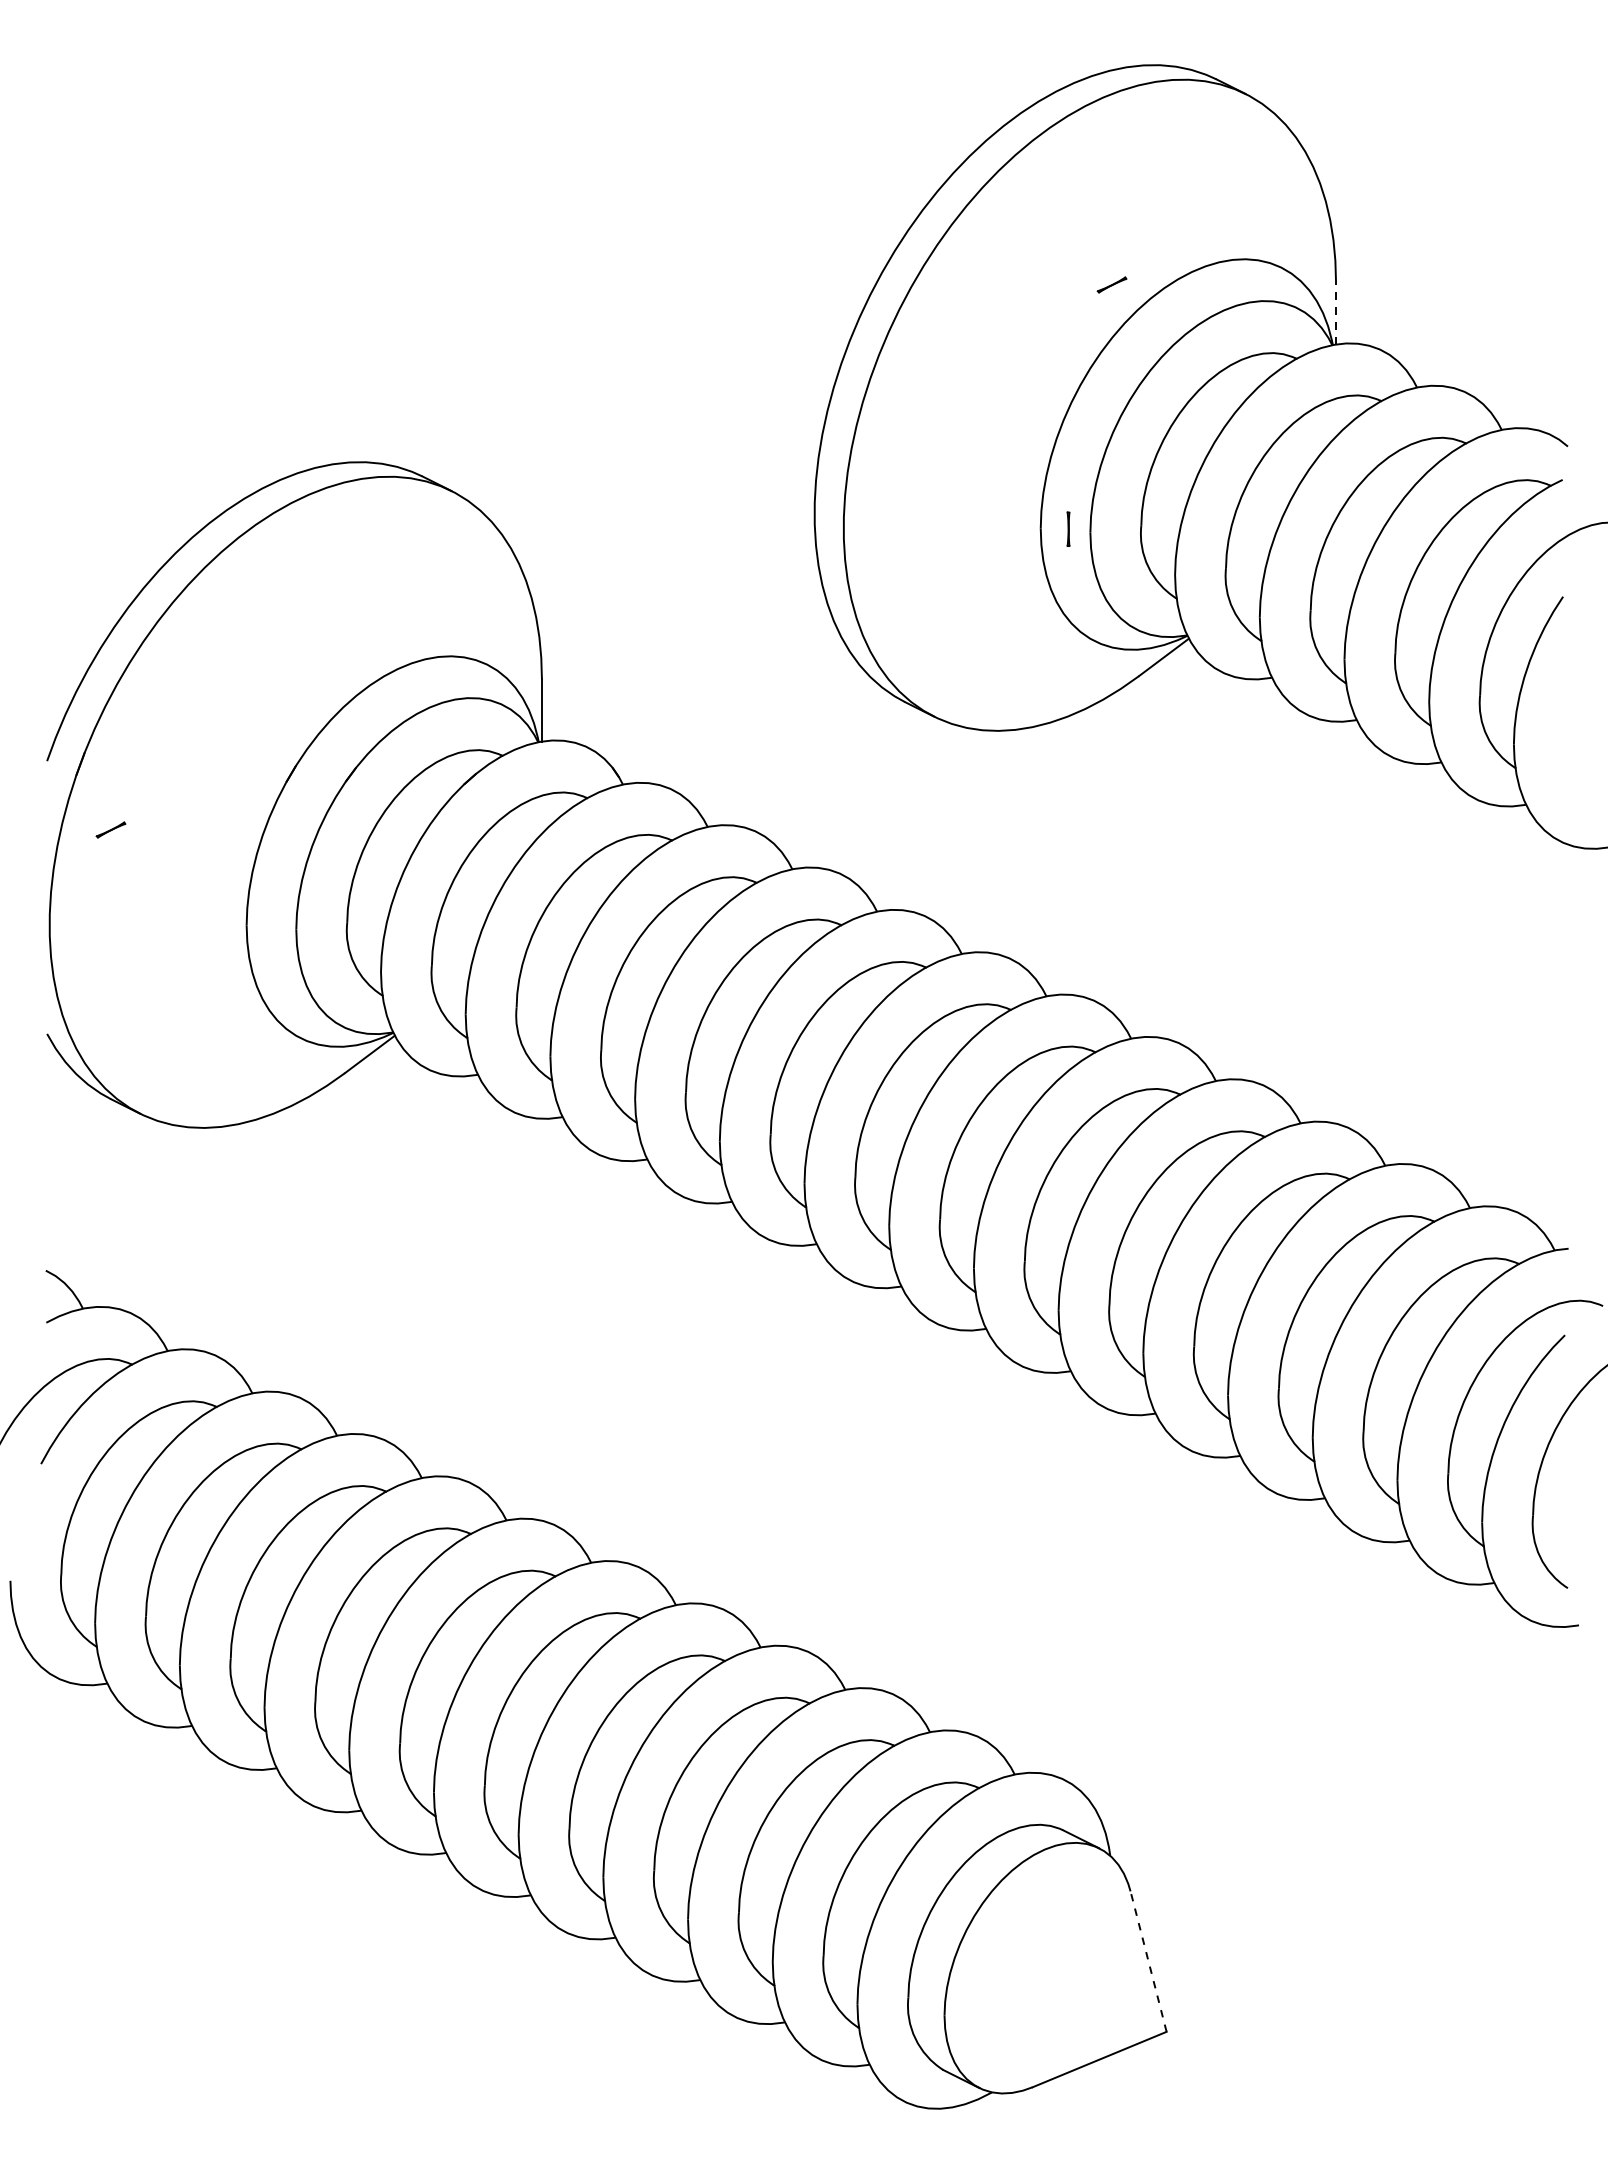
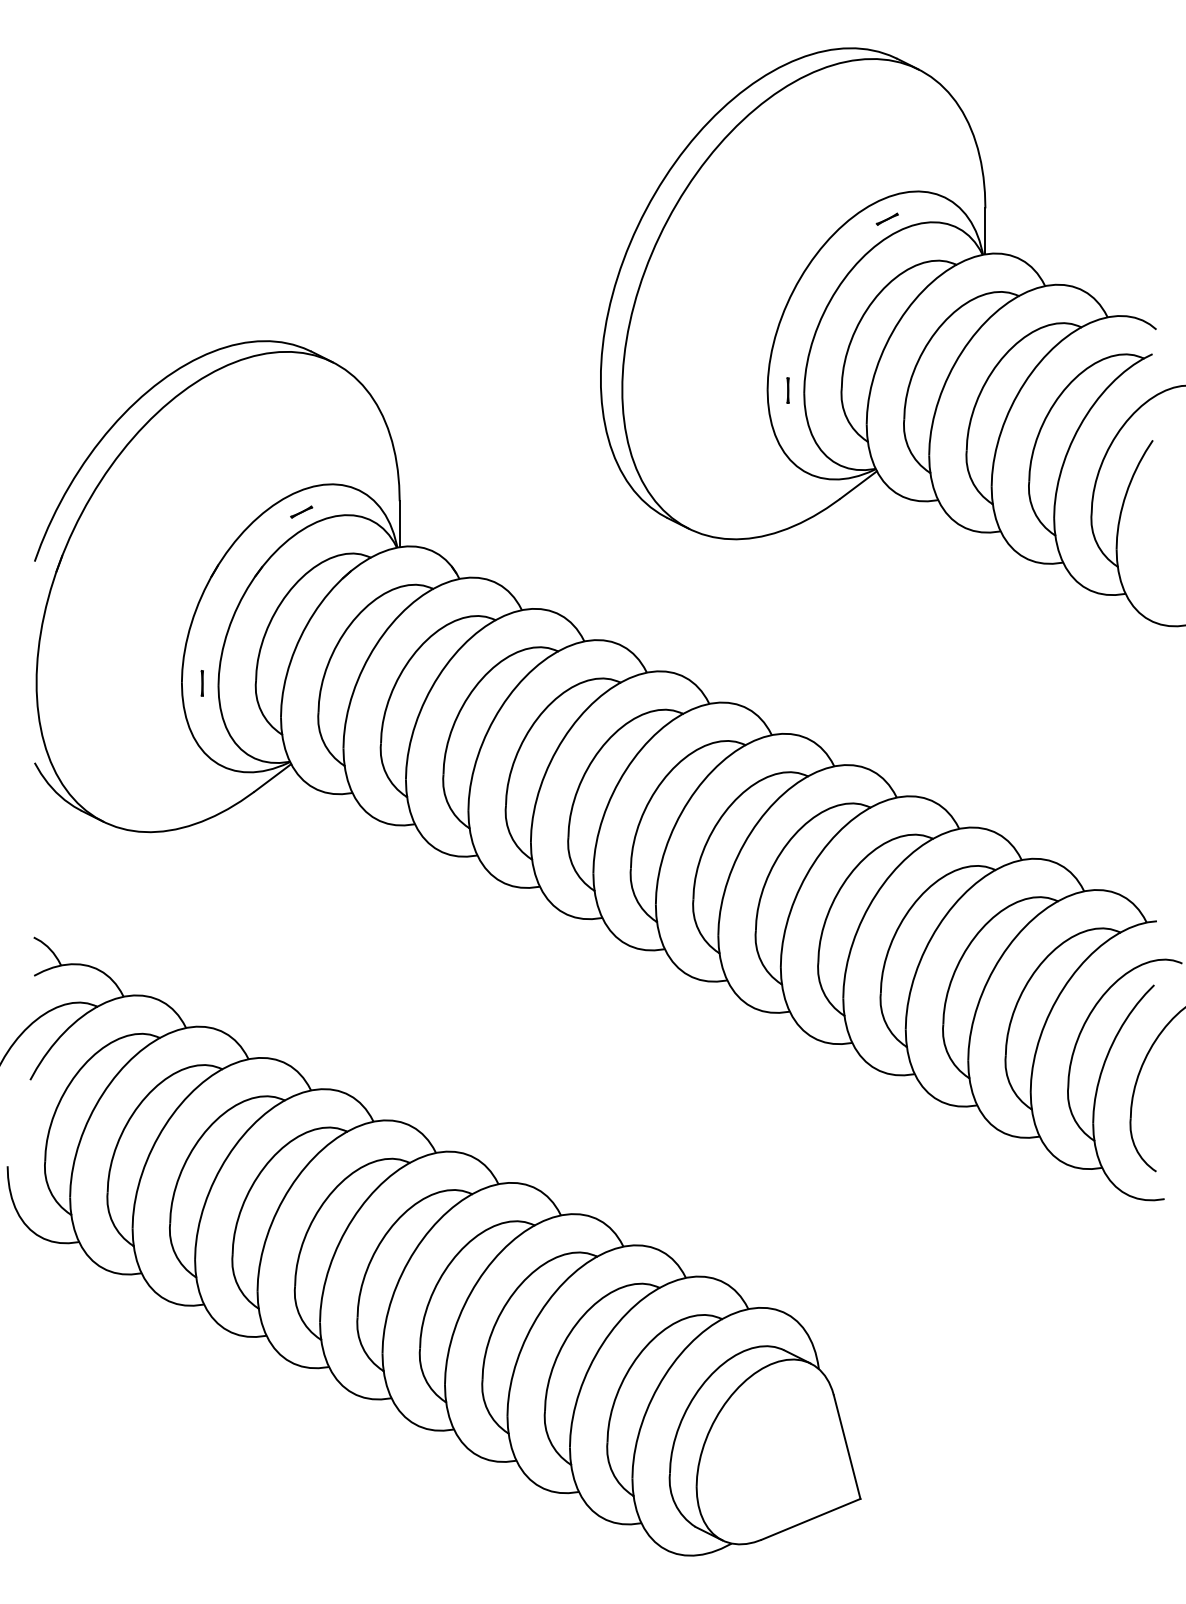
line: (1111, 284) -> (886, 218), moved
line: (1336, 312) -> (985, 230), dashed -> solid
line: (110, 829) -> (301, 511), moved
line: (274, 925) -> (202, 682), added
line: (1148, 1961) -> (847, 1447), dashed -> solid

